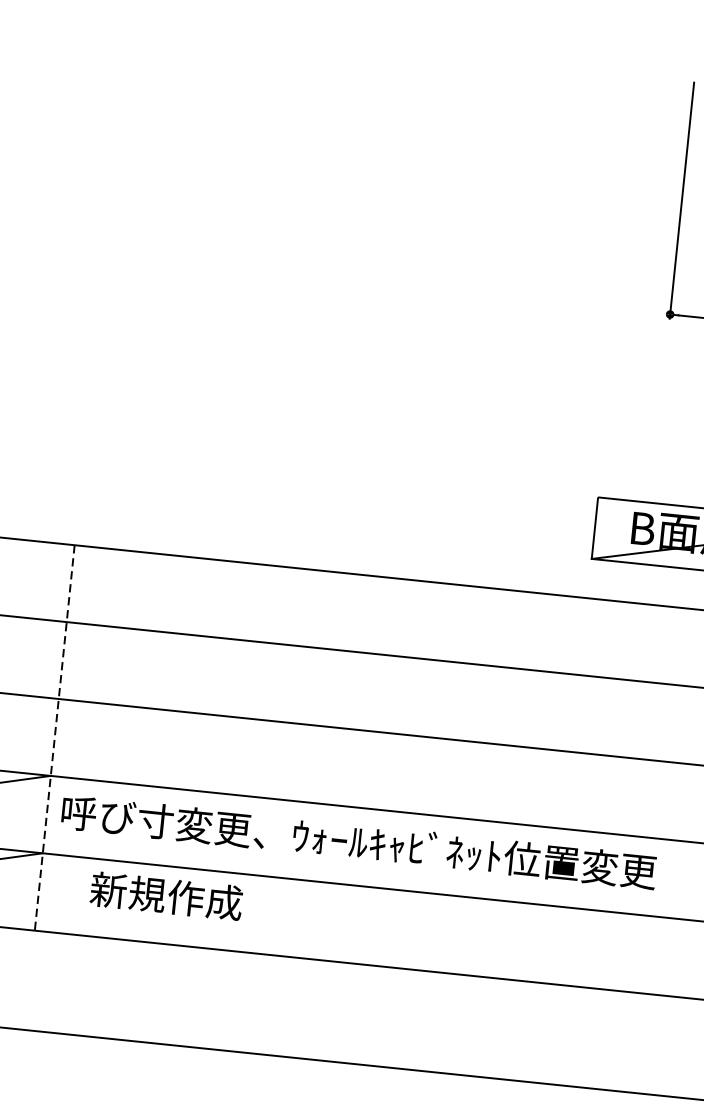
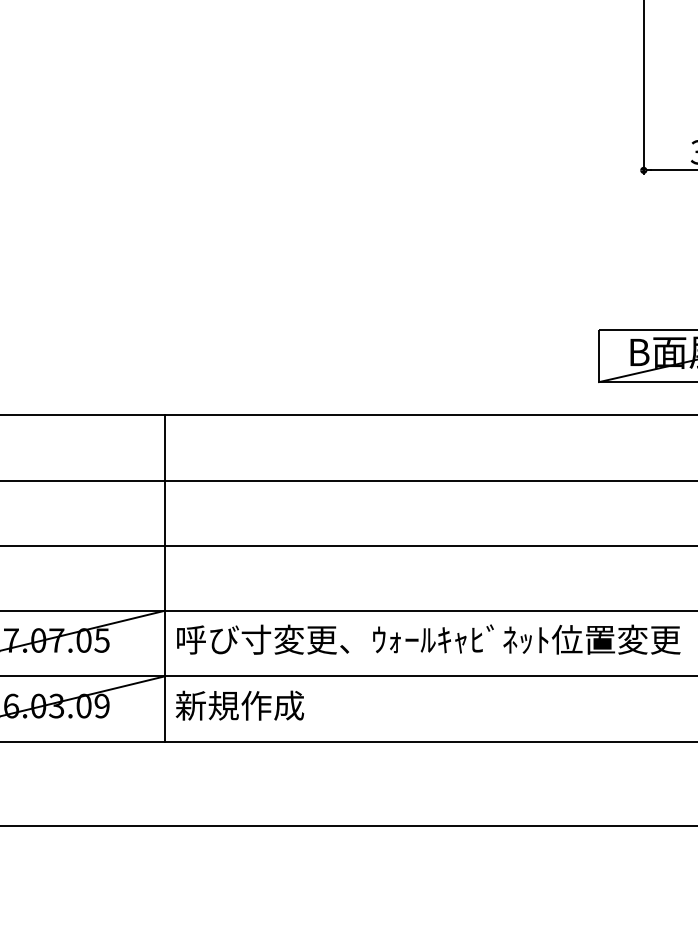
line: (54, 738) -> (164, 579), dashed -> solid
text: (166, 895) -> (239, 705), moved

